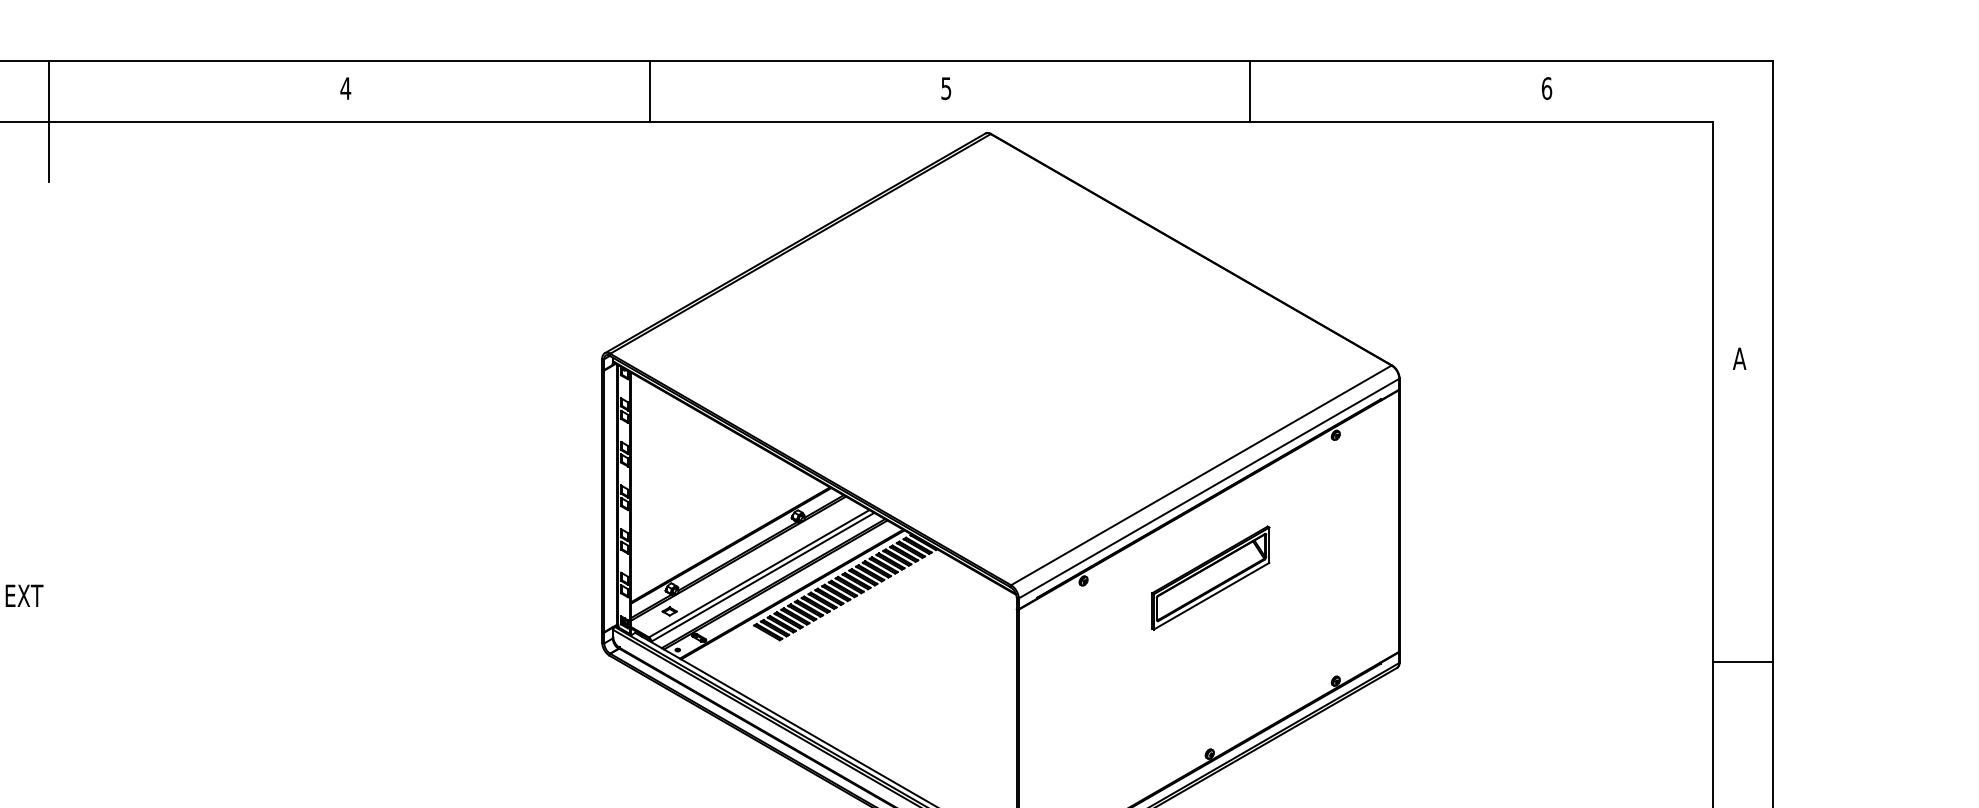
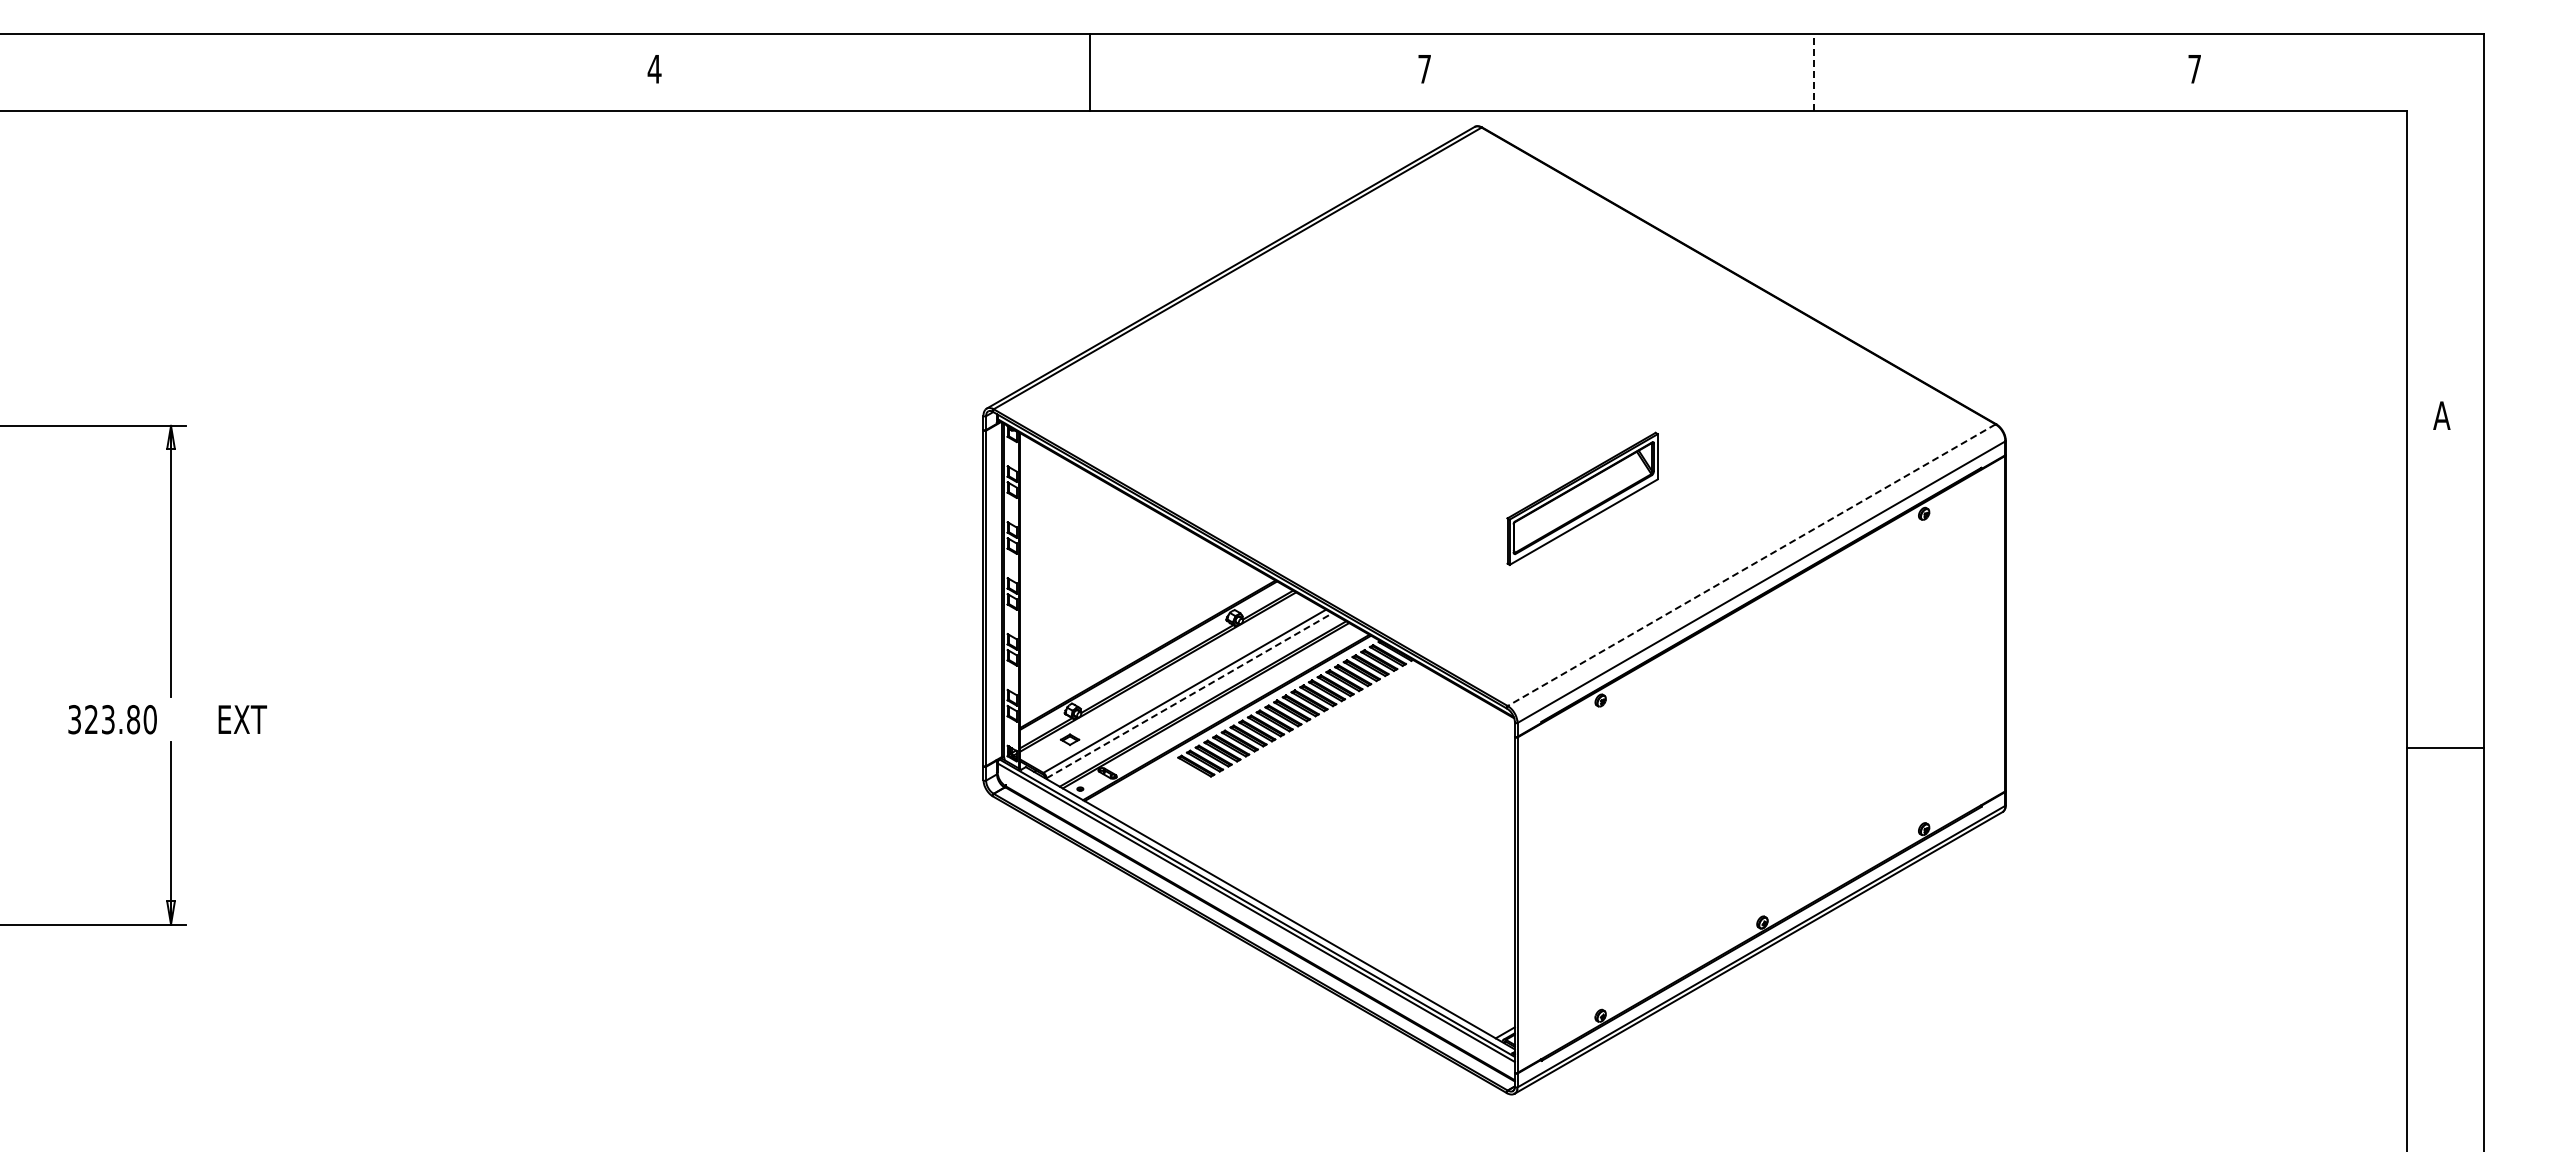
text: (946, 88) -> (1424, 69), 5 -> 7
text: (1546, 88) -> (2194, 68), 6 -> 7
line: (649, 91) -> (1090, 72), moved
line: (1250, 91) -> (1814, 72), solid -> dashed
line: (49, 121) -> (274, 111), removed
line: (1201, 475) -> (1751, 565), solid -> dashed
line: (762, 577) -> (1189, 695), solid -> dashed
part: (1210, 577) -> (1582, 498), moved
line: (1742, 662) -> (2445, 748), moved

